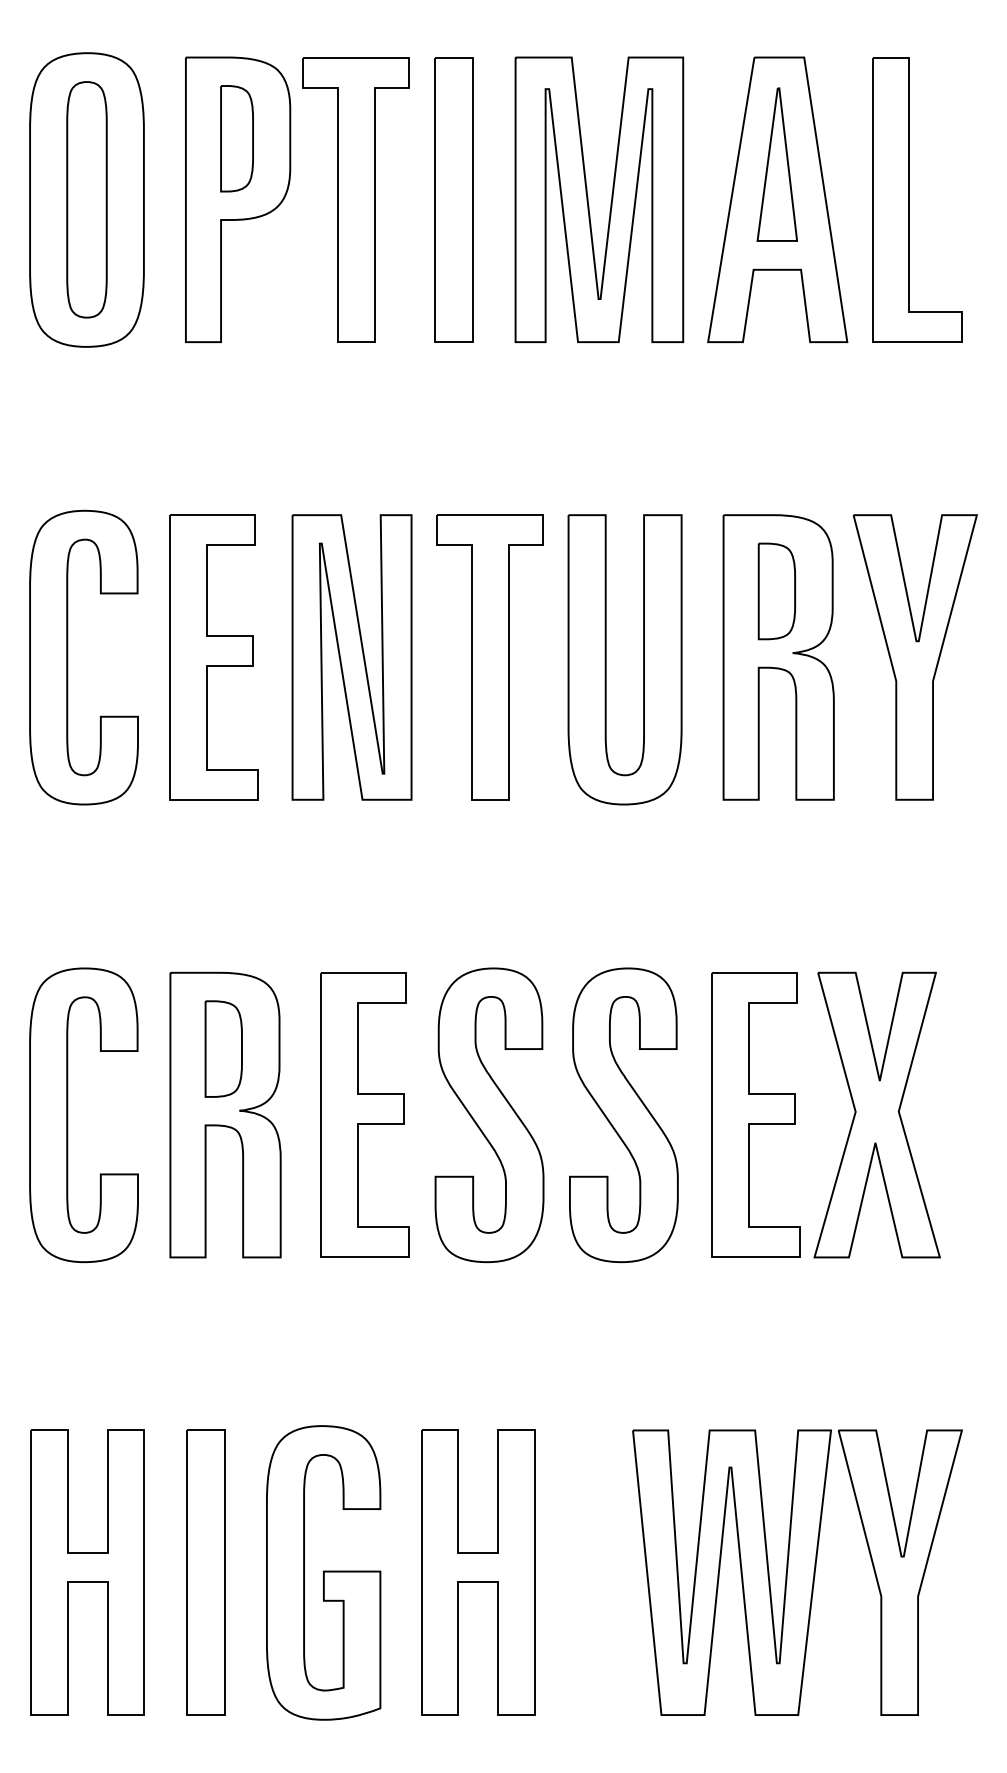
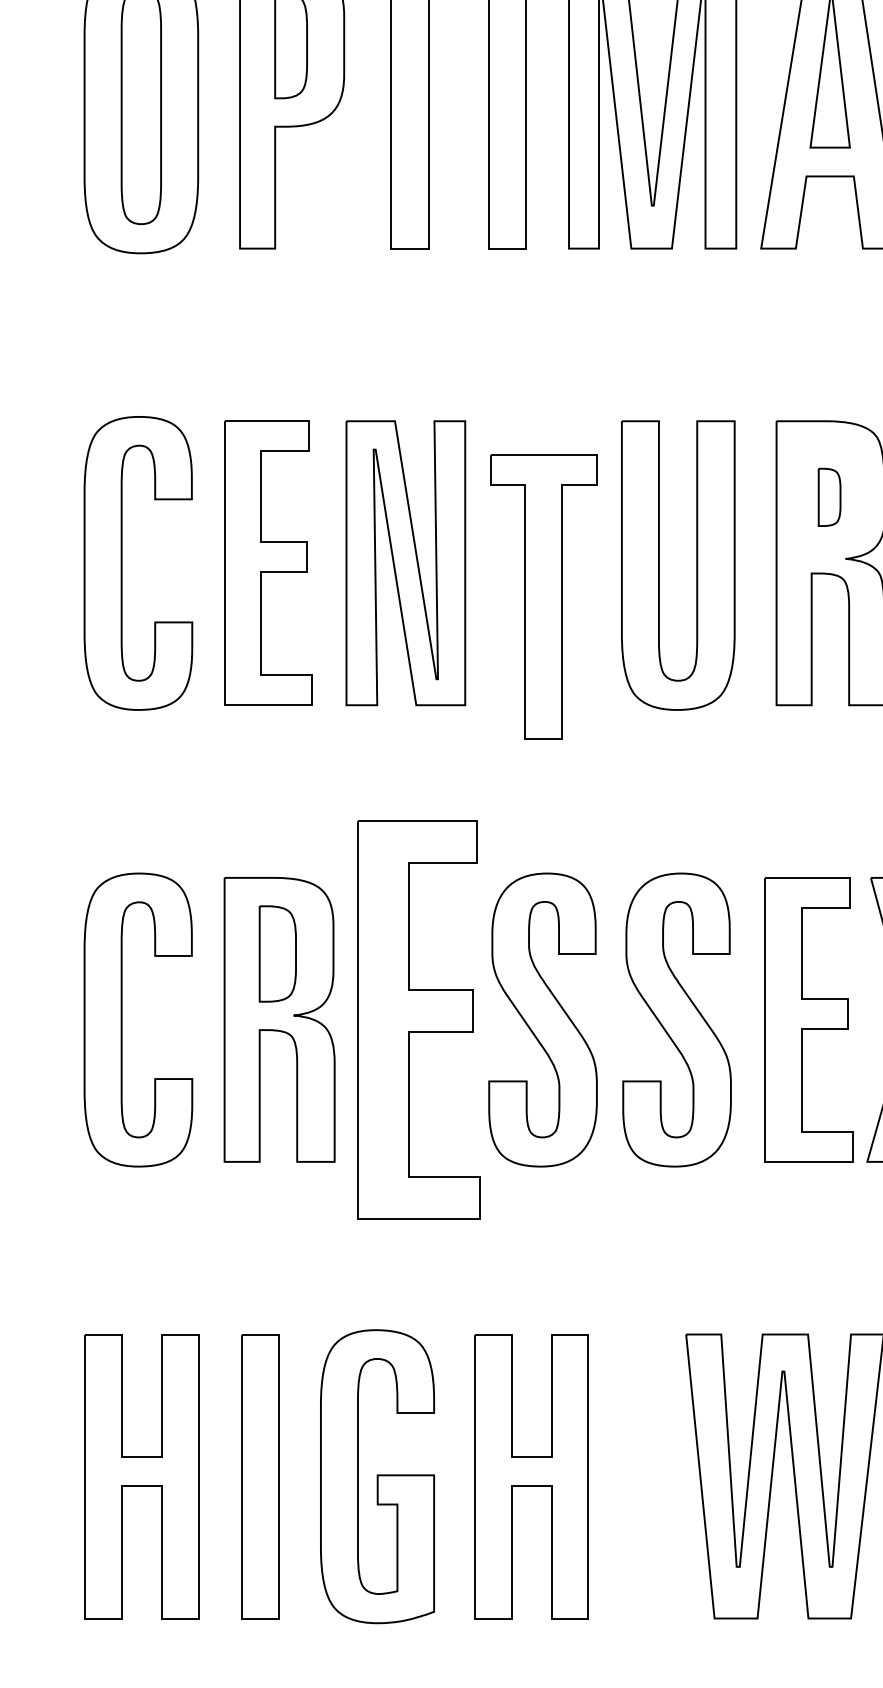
part: (776, 591) -> (829, 497), size x0.6
part: (489, 657) -> (542, 597), moved
part: (364, 1114) -> (418, 1019), size x1.4

